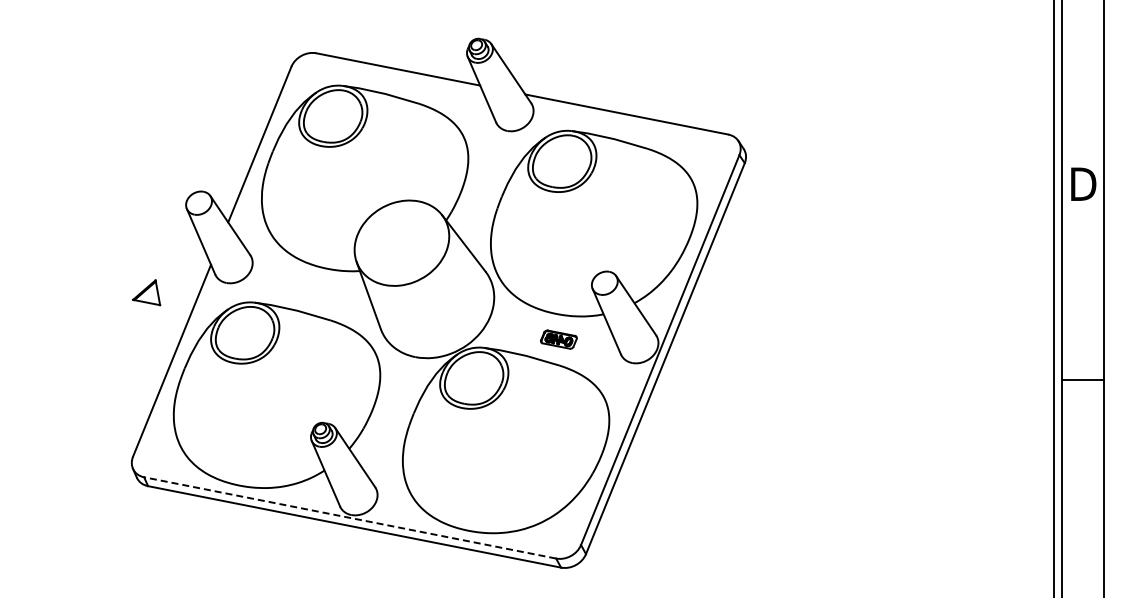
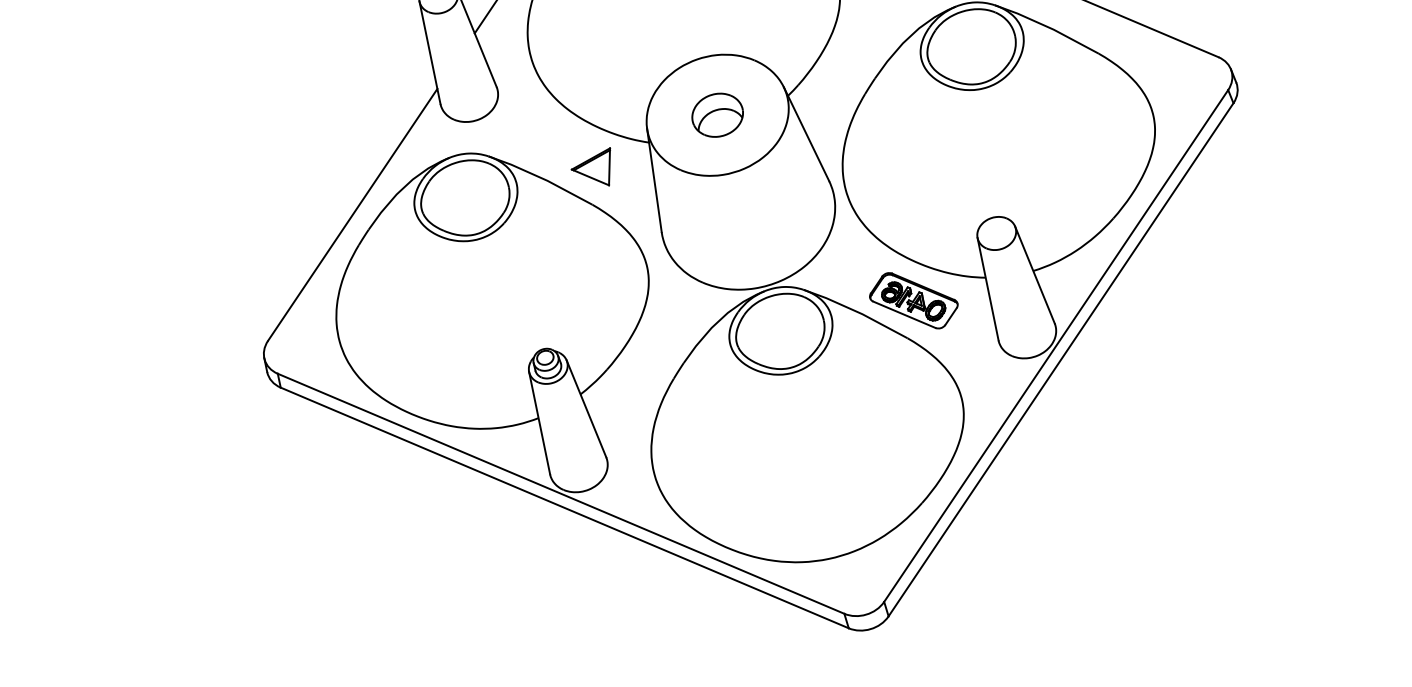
part: (401, 243) -> (716, 115), added
part: (146, 292) -> (593, 163), moved
part: (558, 339) -> (913, 300), size x1.67
line: (350, 517) -> (561, 493), dashed -> solid

